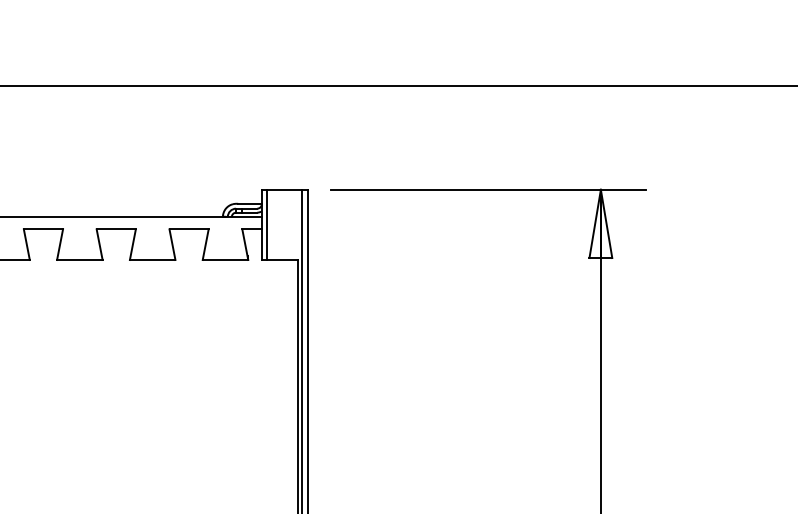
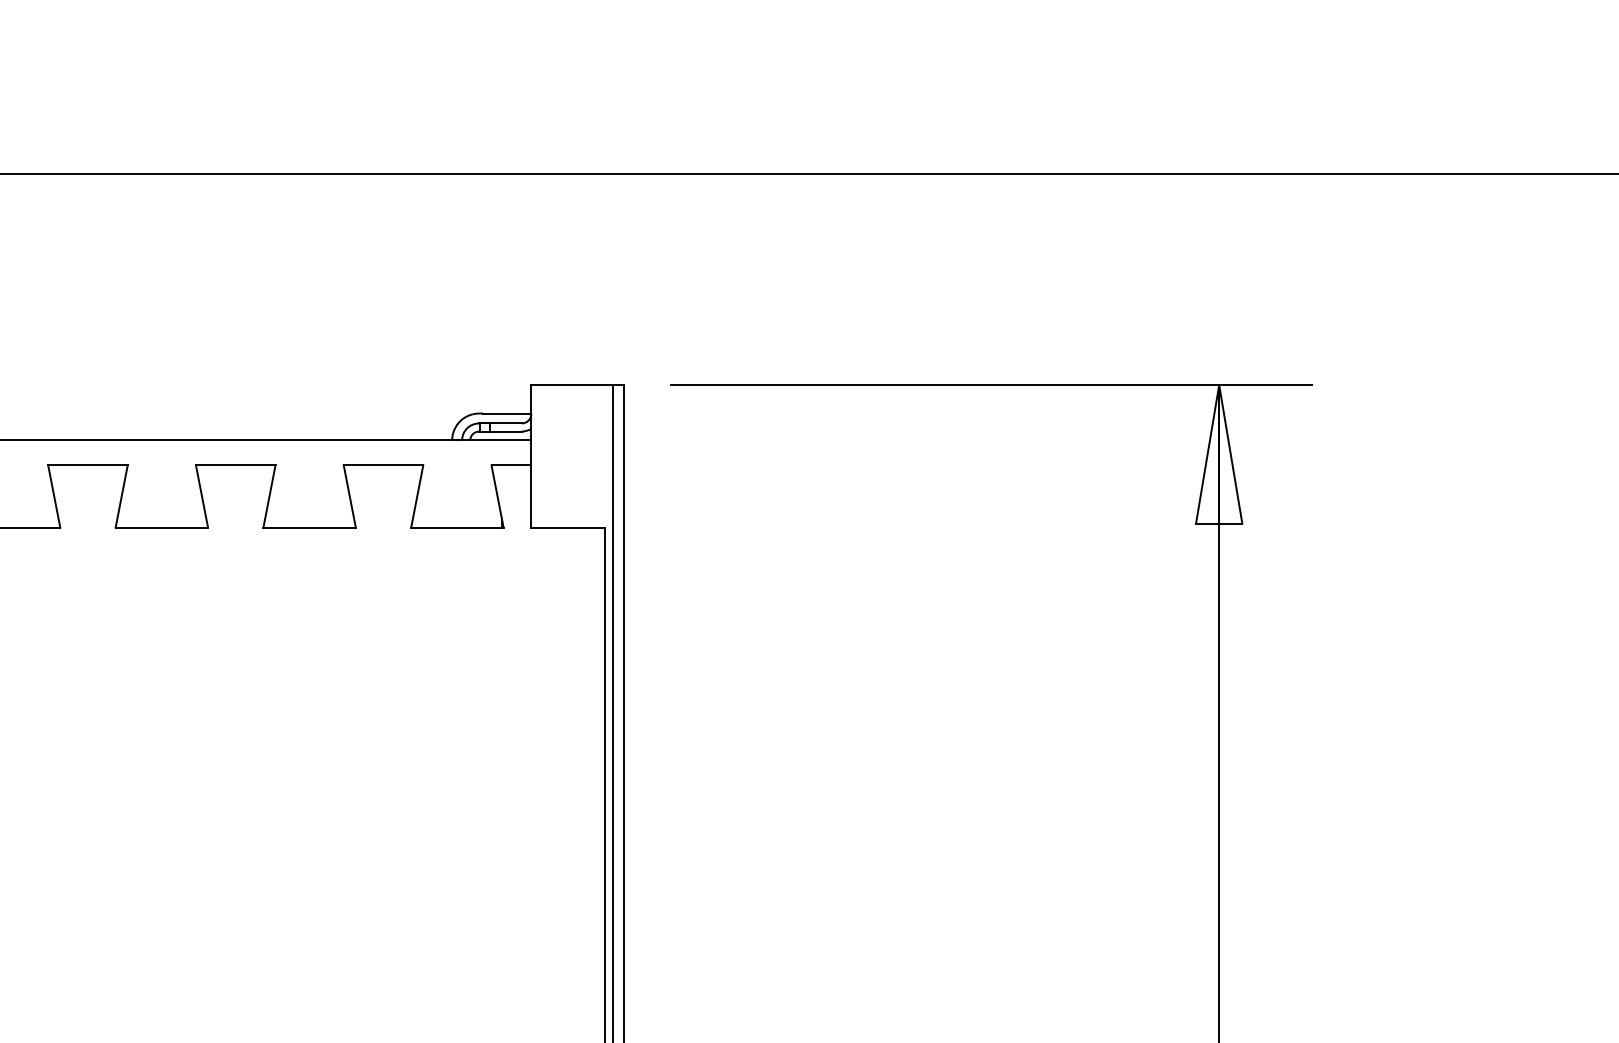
line: (267, 224) -> (542, 455), removed

